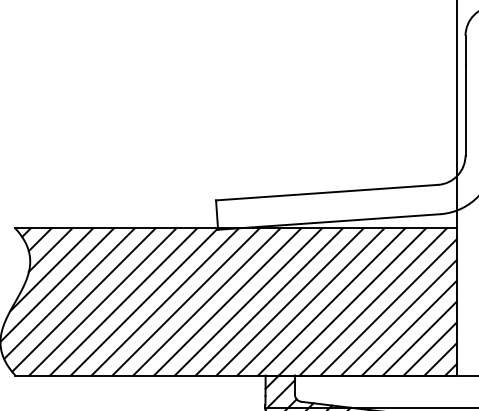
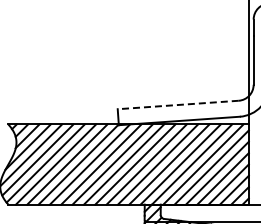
line: (327, 191) -> (178, 104), solid -> dashed

